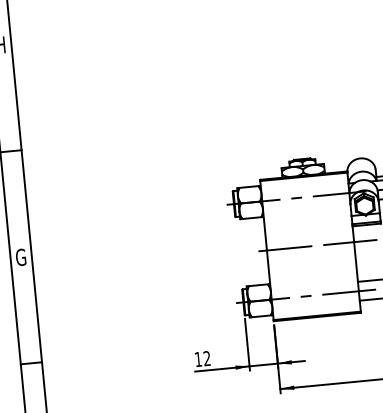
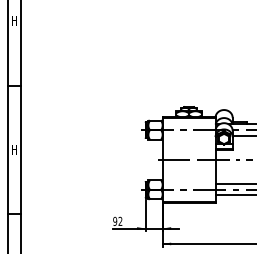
text: (20, 256) -> (14, 149), G -> H
text: (198, 359) -> (115, 221), 12 -> 92

